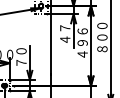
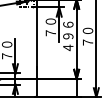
text: (65, 33) -> (51, 26), ４７ -> ７０
text: (102, 37) -> (88, 30), ８００ -> ７０

